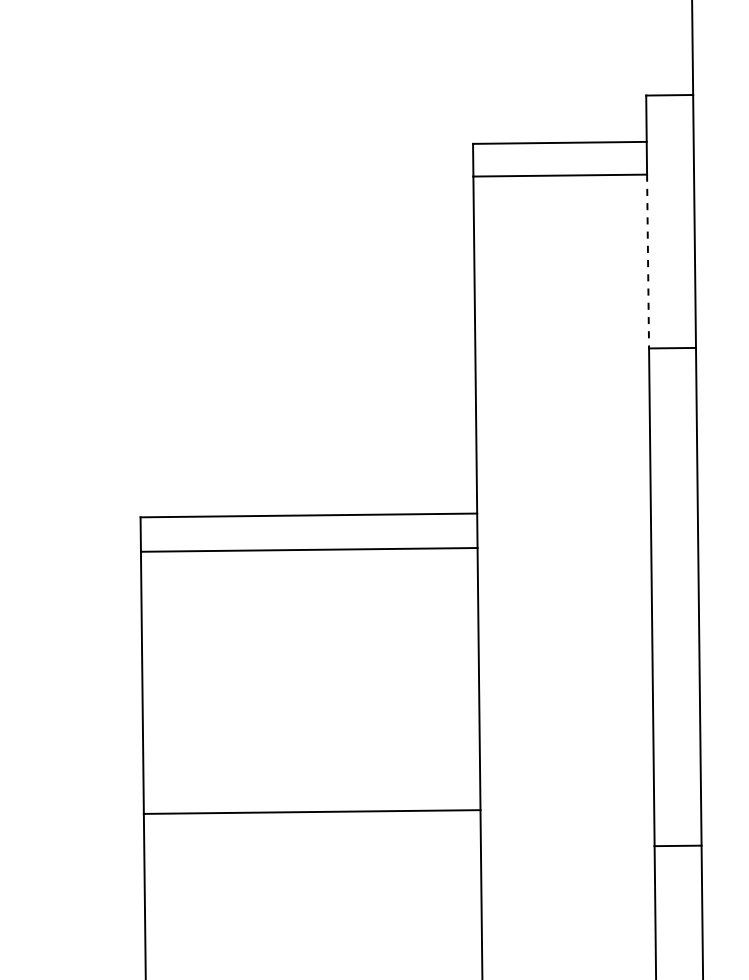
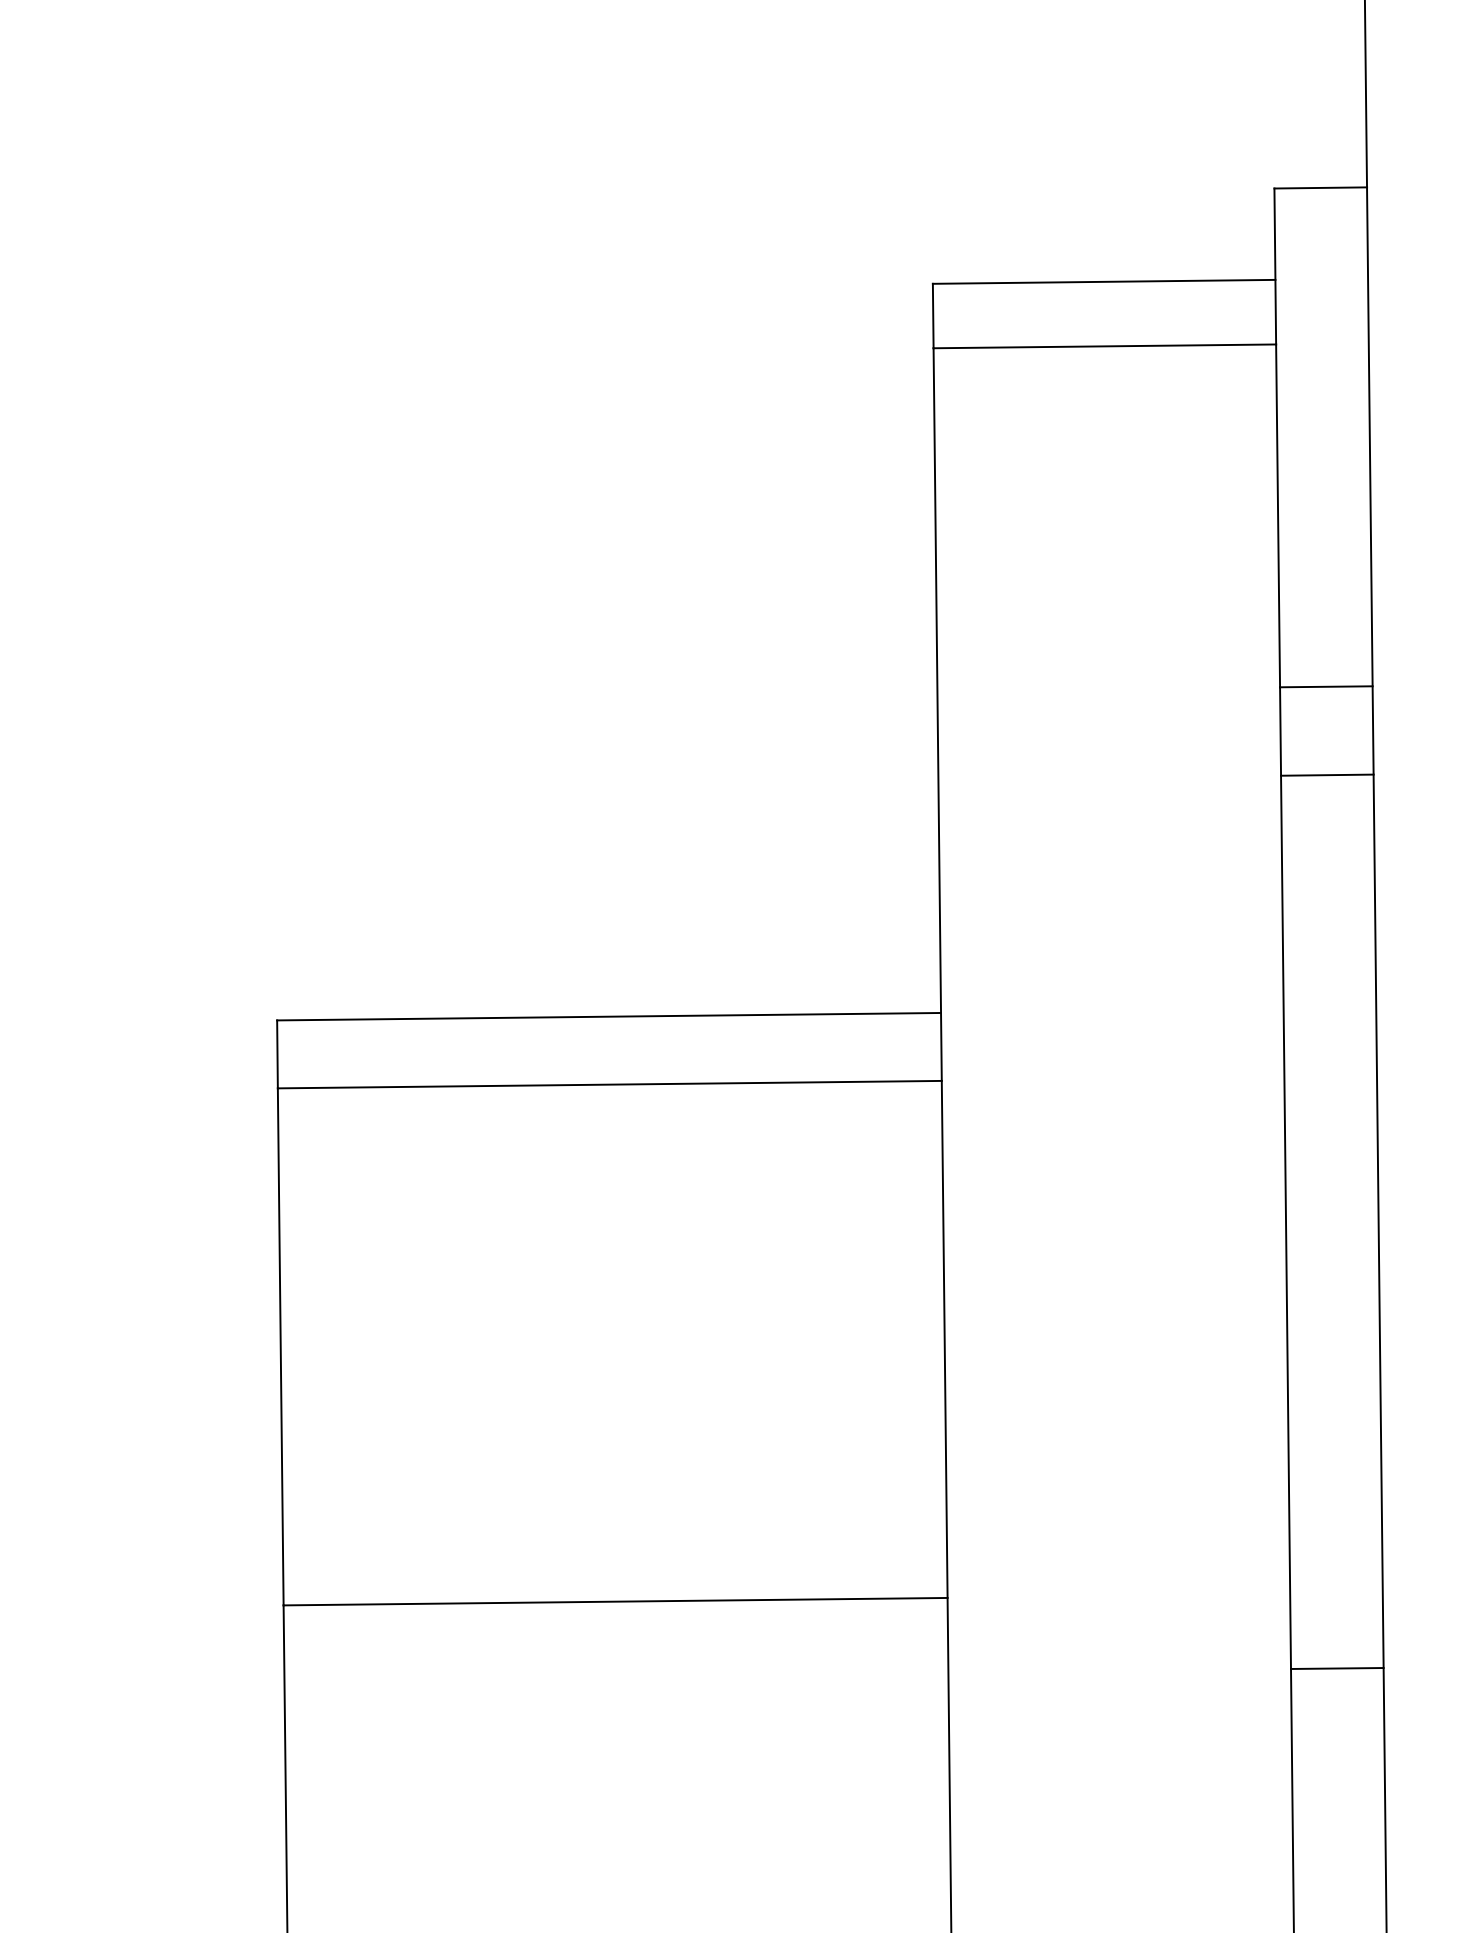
line: (648, 261) -> (1278, 515), dashed -> solid
line: (672, 392) -> (1326, 774), added

